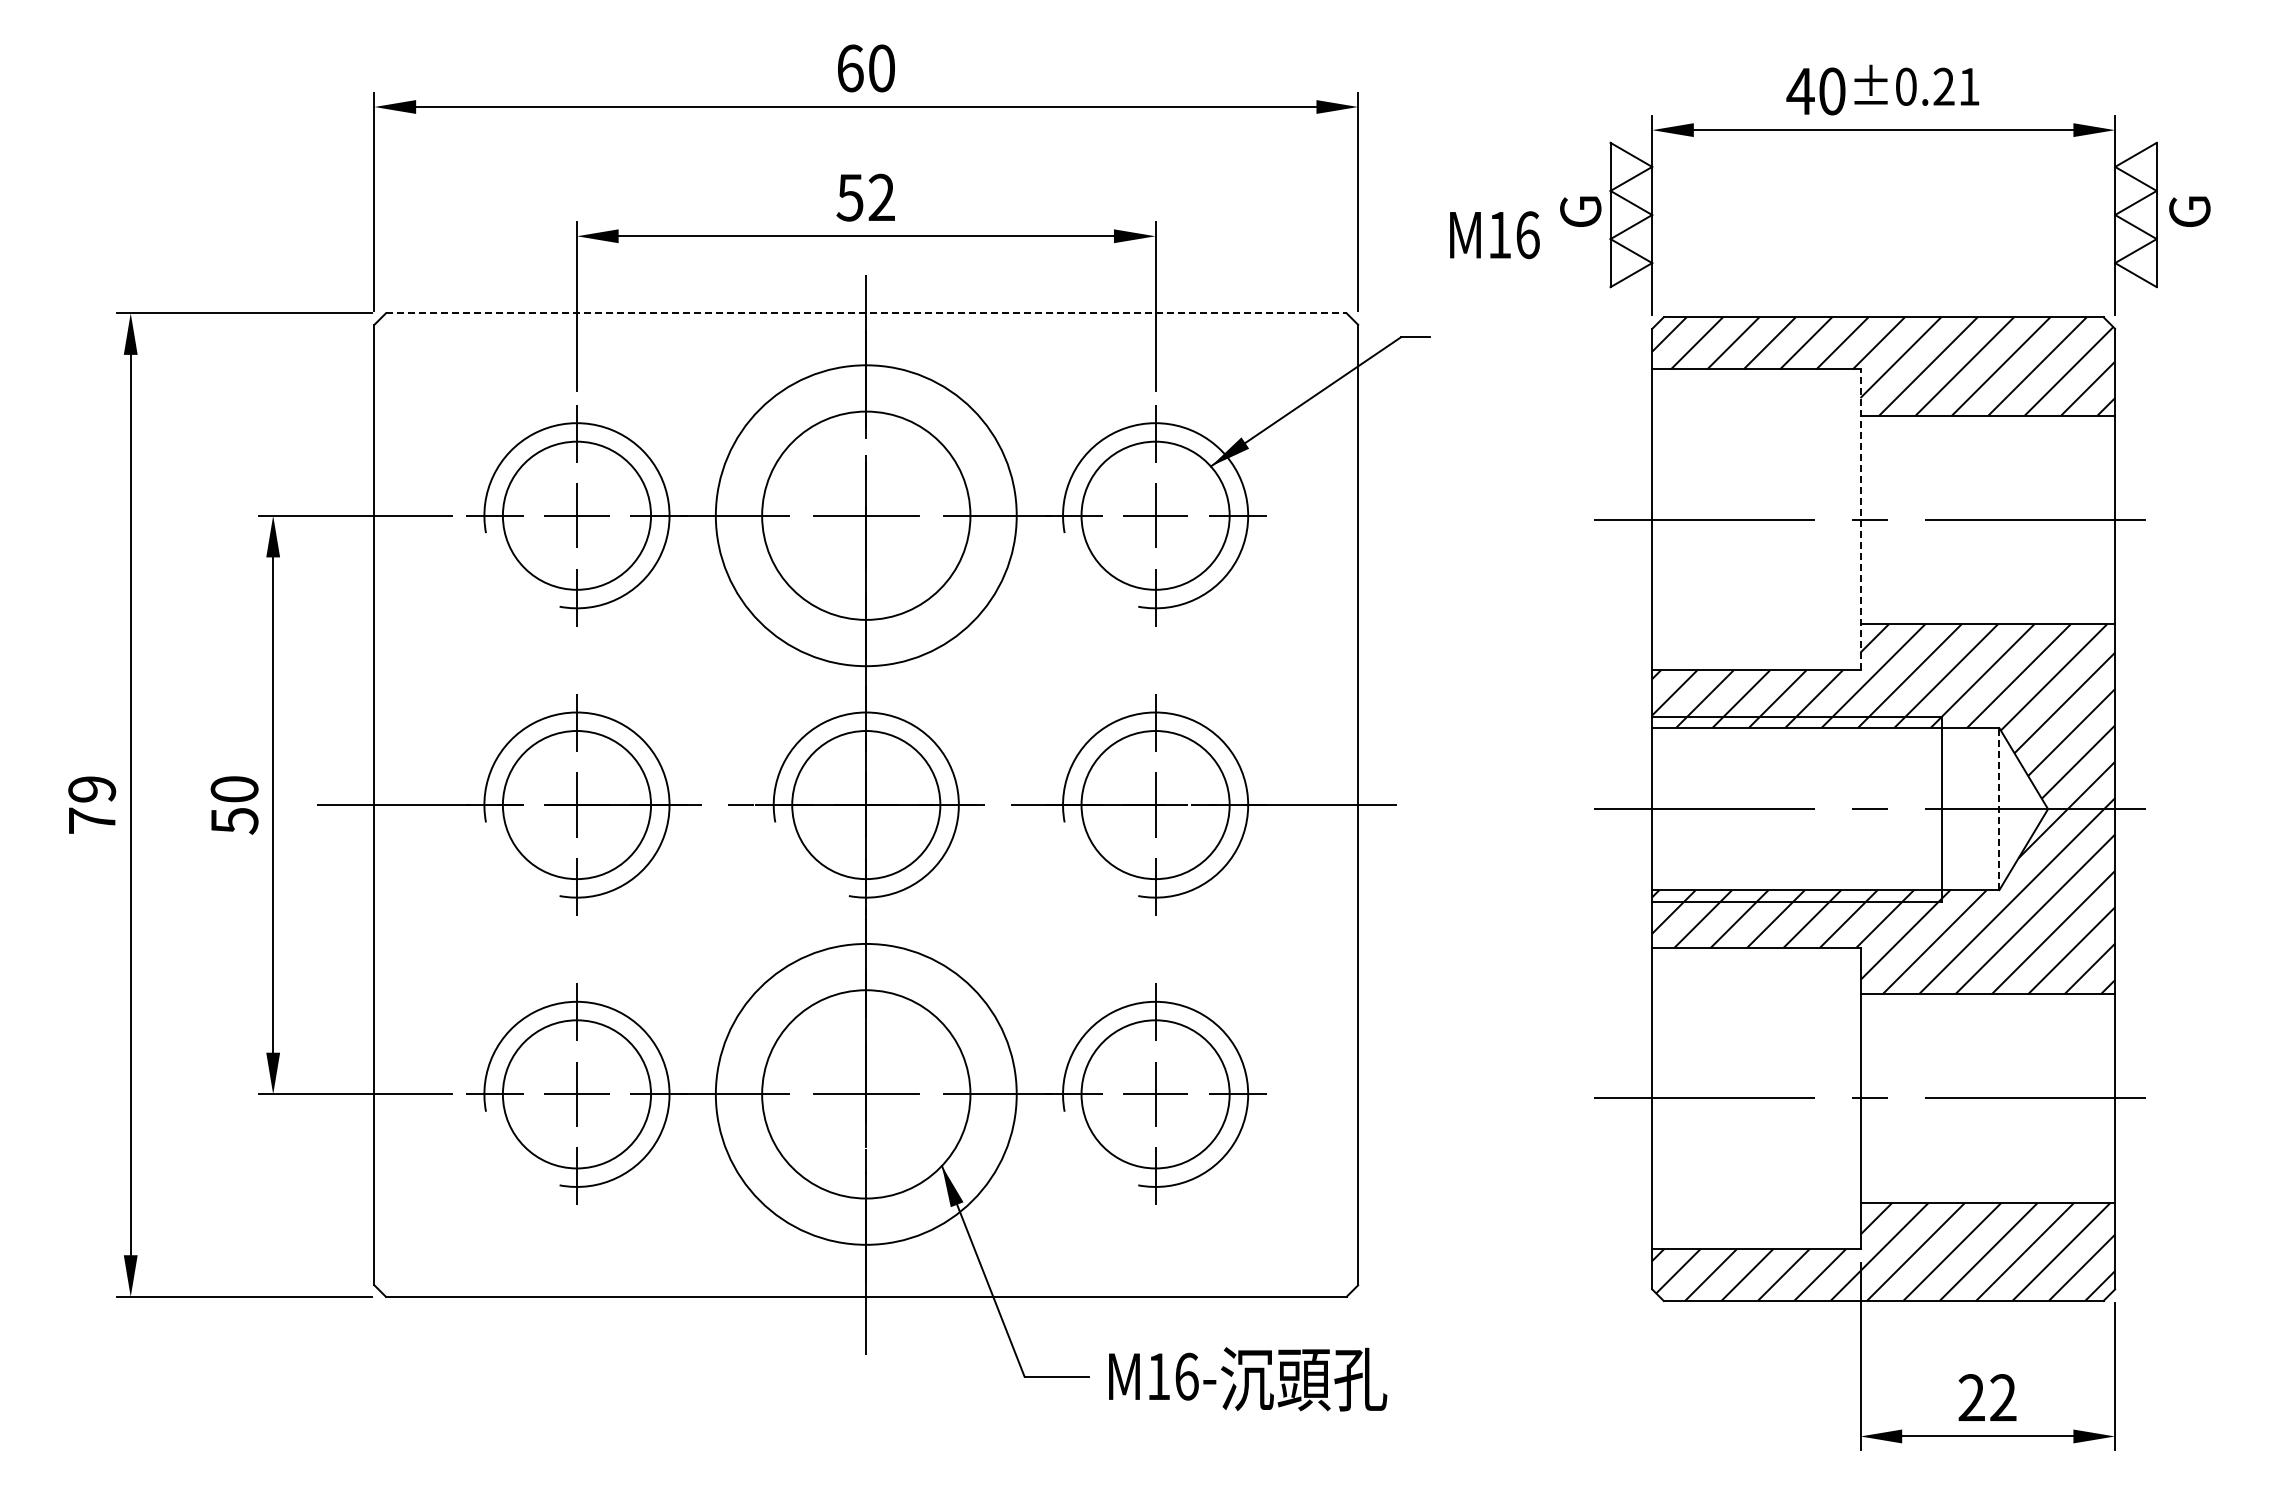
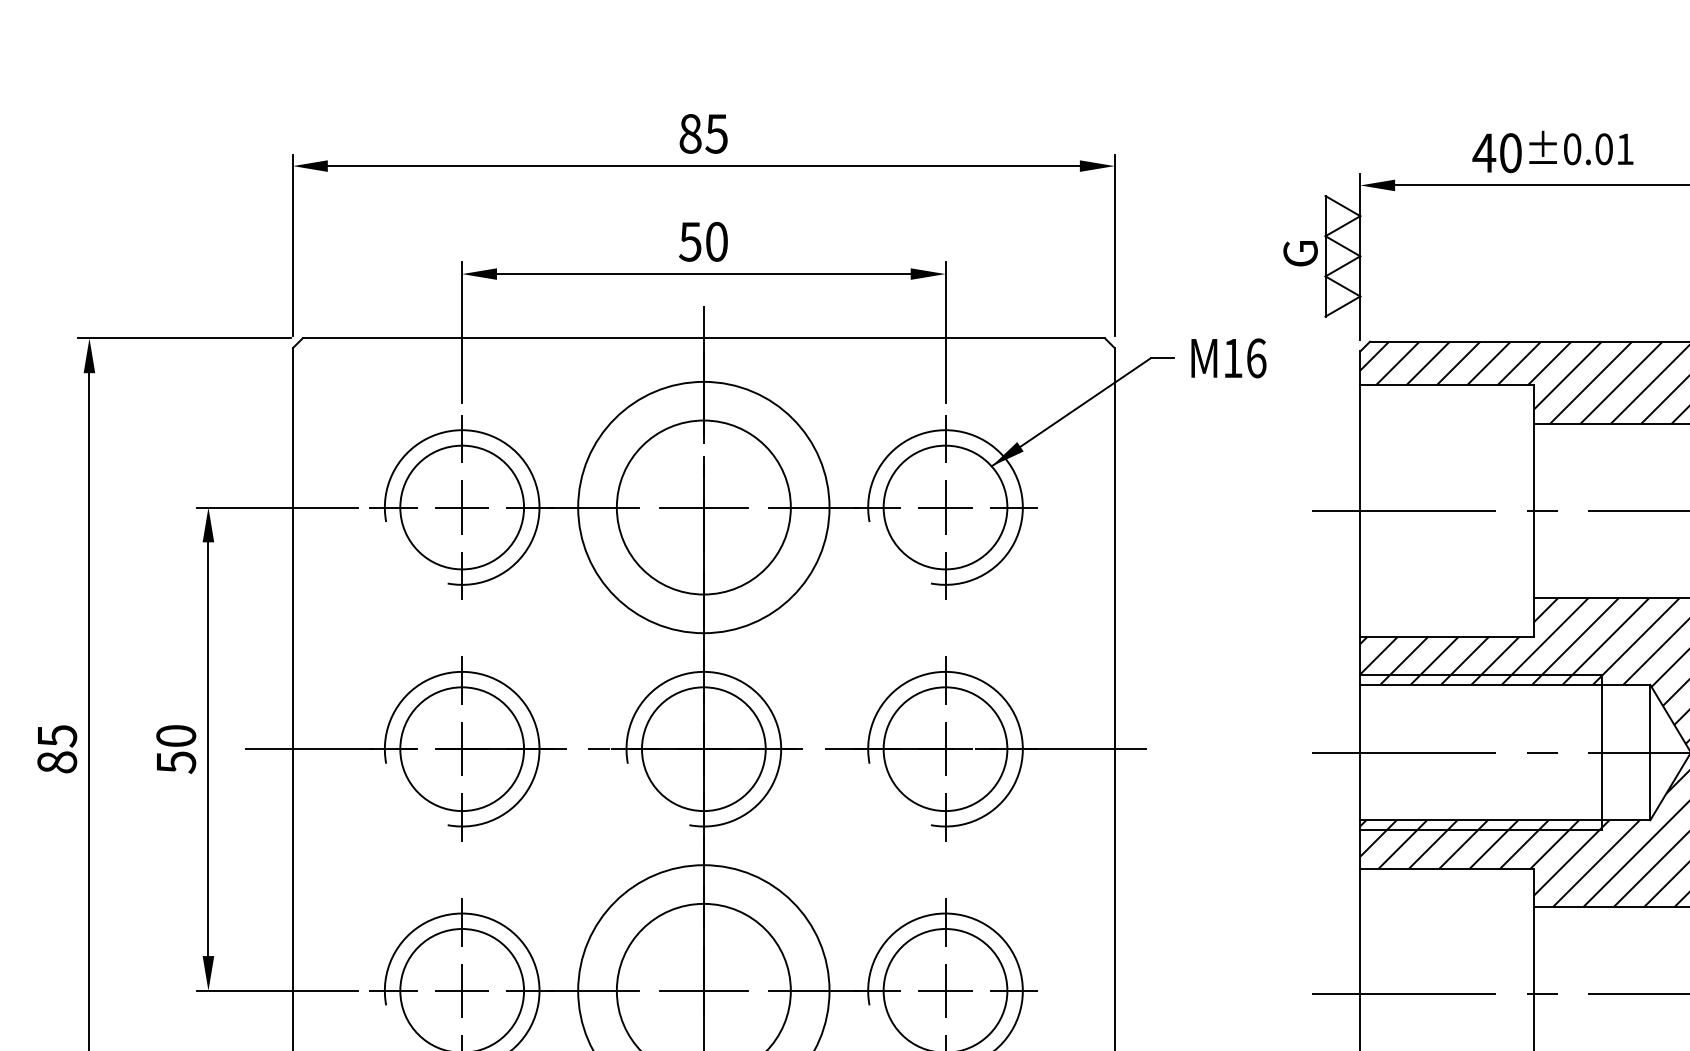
text: (865, 68) -> (703, 133), 60 -> 85
text: (1943, 86) -> (1603, 148), ±0.21 -> ±0.01
text: (881, 197) -> (716, 241), 52 -> 50
text: (1494, 235) -> (1228, 358), moved
line: (866, 313) -> (704, 338), dashed -> solid
line: (1860, 519) -> (1534, 510), dashed -> solid
text: (92, 804) -> (57, 748), 79 -> 85
line: (1999, 808) -> (1650, 752), dashed -> solid

